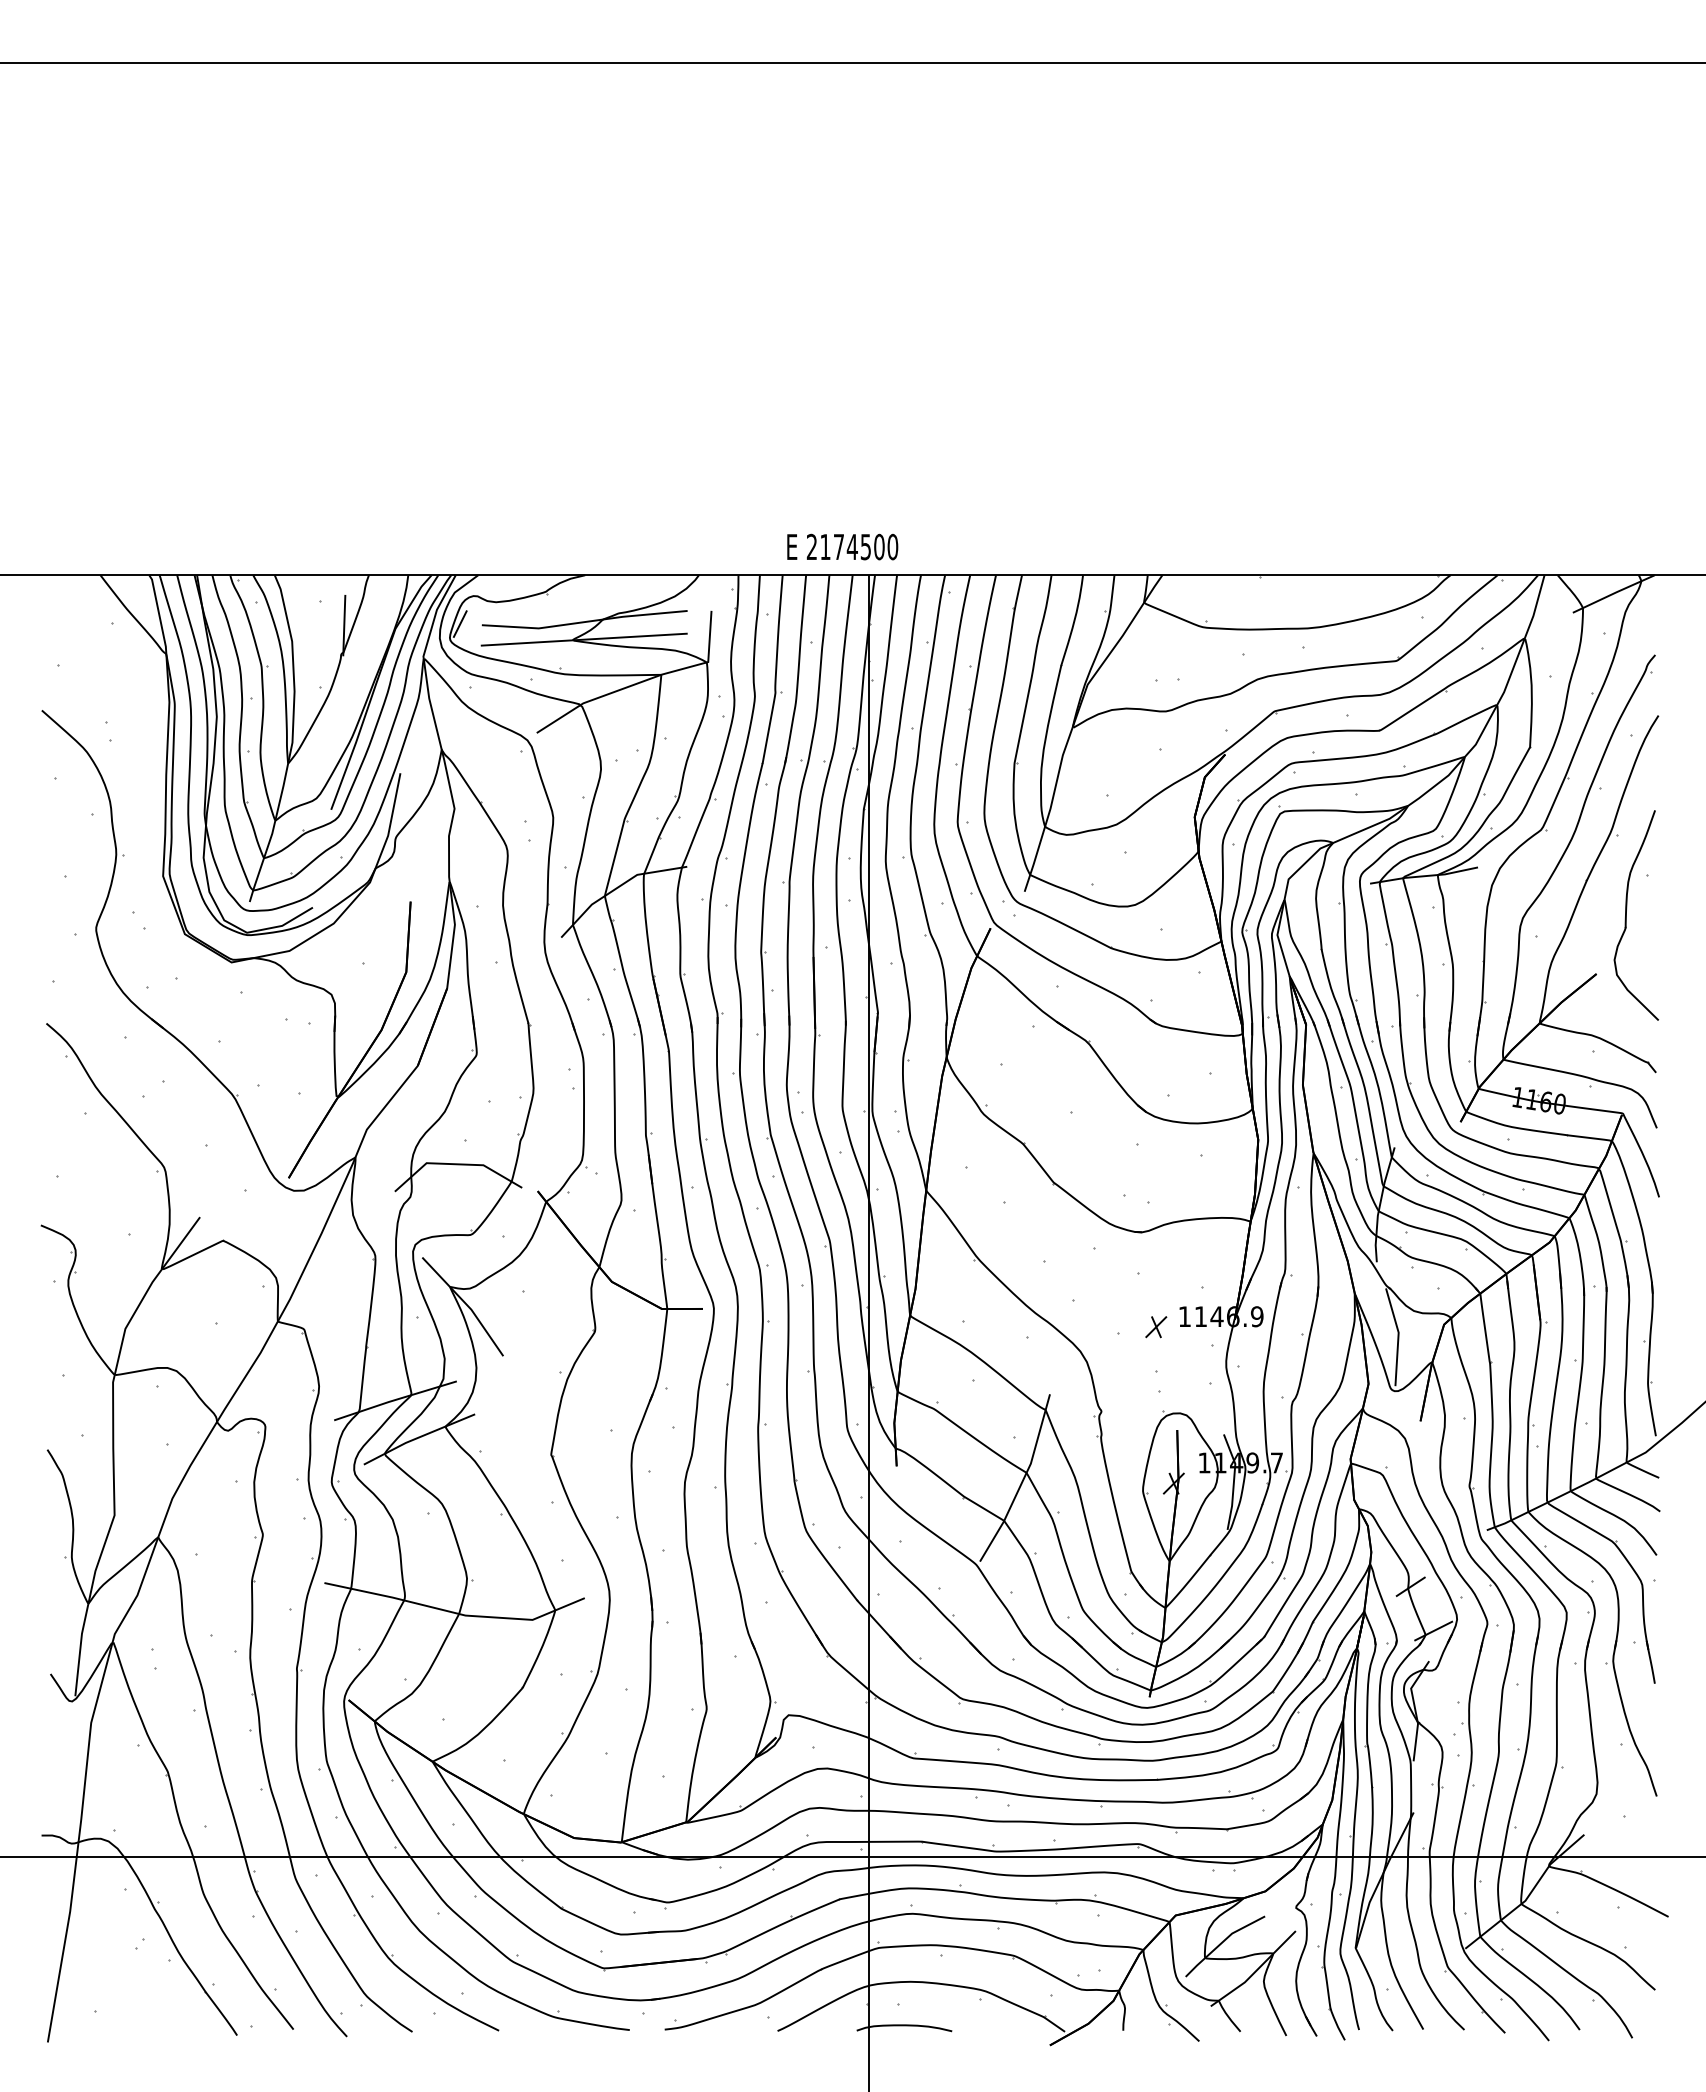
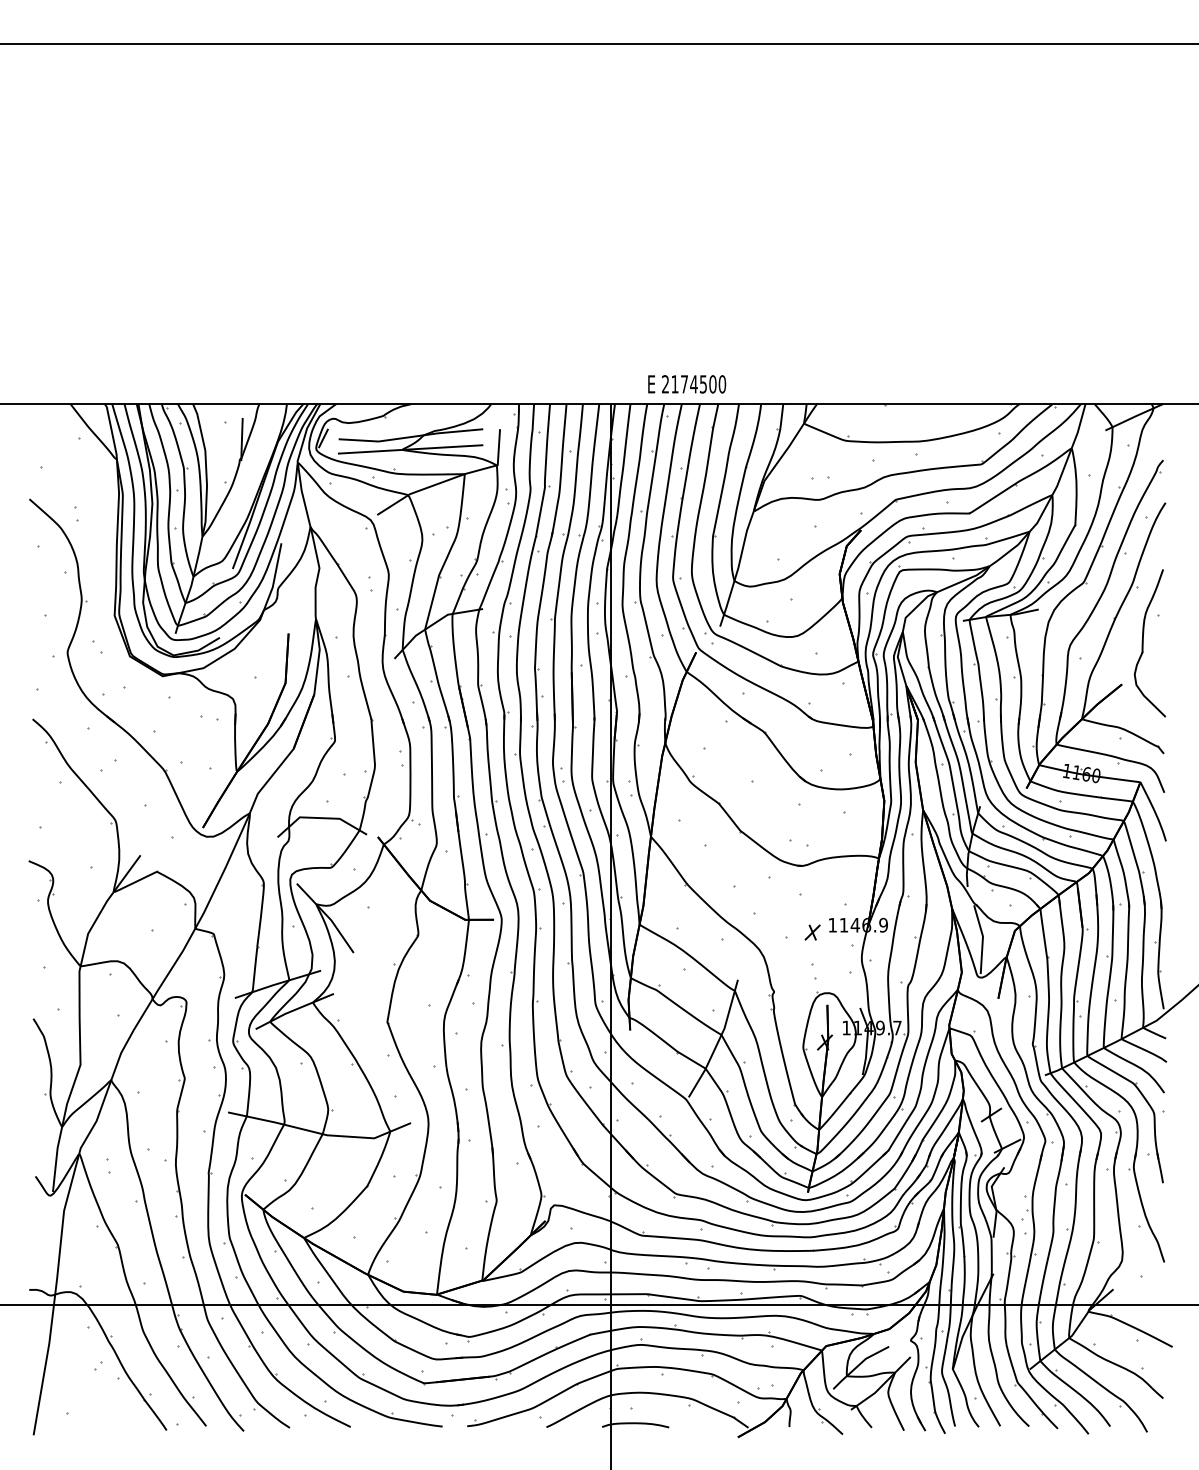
text: (842, 546) -> (686, 383), moved

